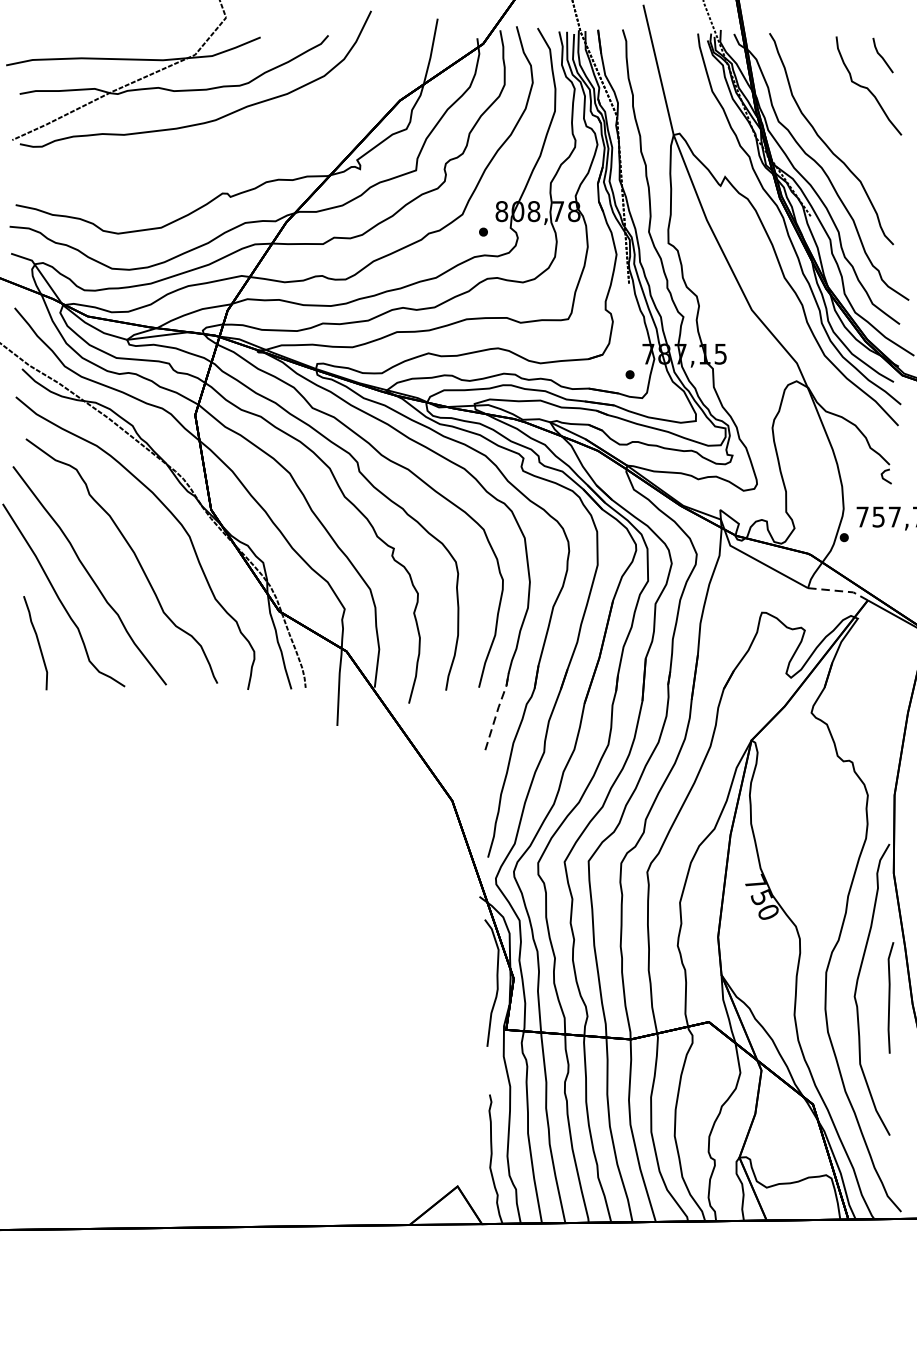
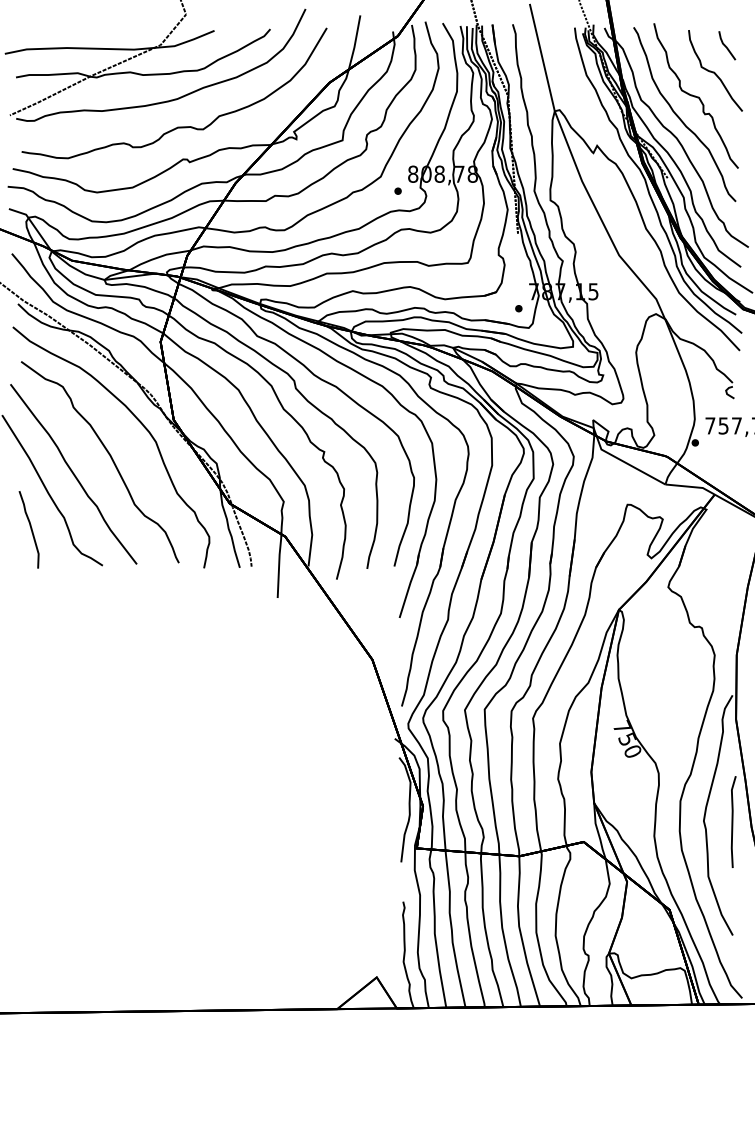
curve: (844, 115) -> (695, 95), added
curve: (215, 153) -> (177, 126), added
line: (840, 591) -> (692, 487), dashed -> solid
line: (497, 710) -> (409, 585), dashed -> solid

